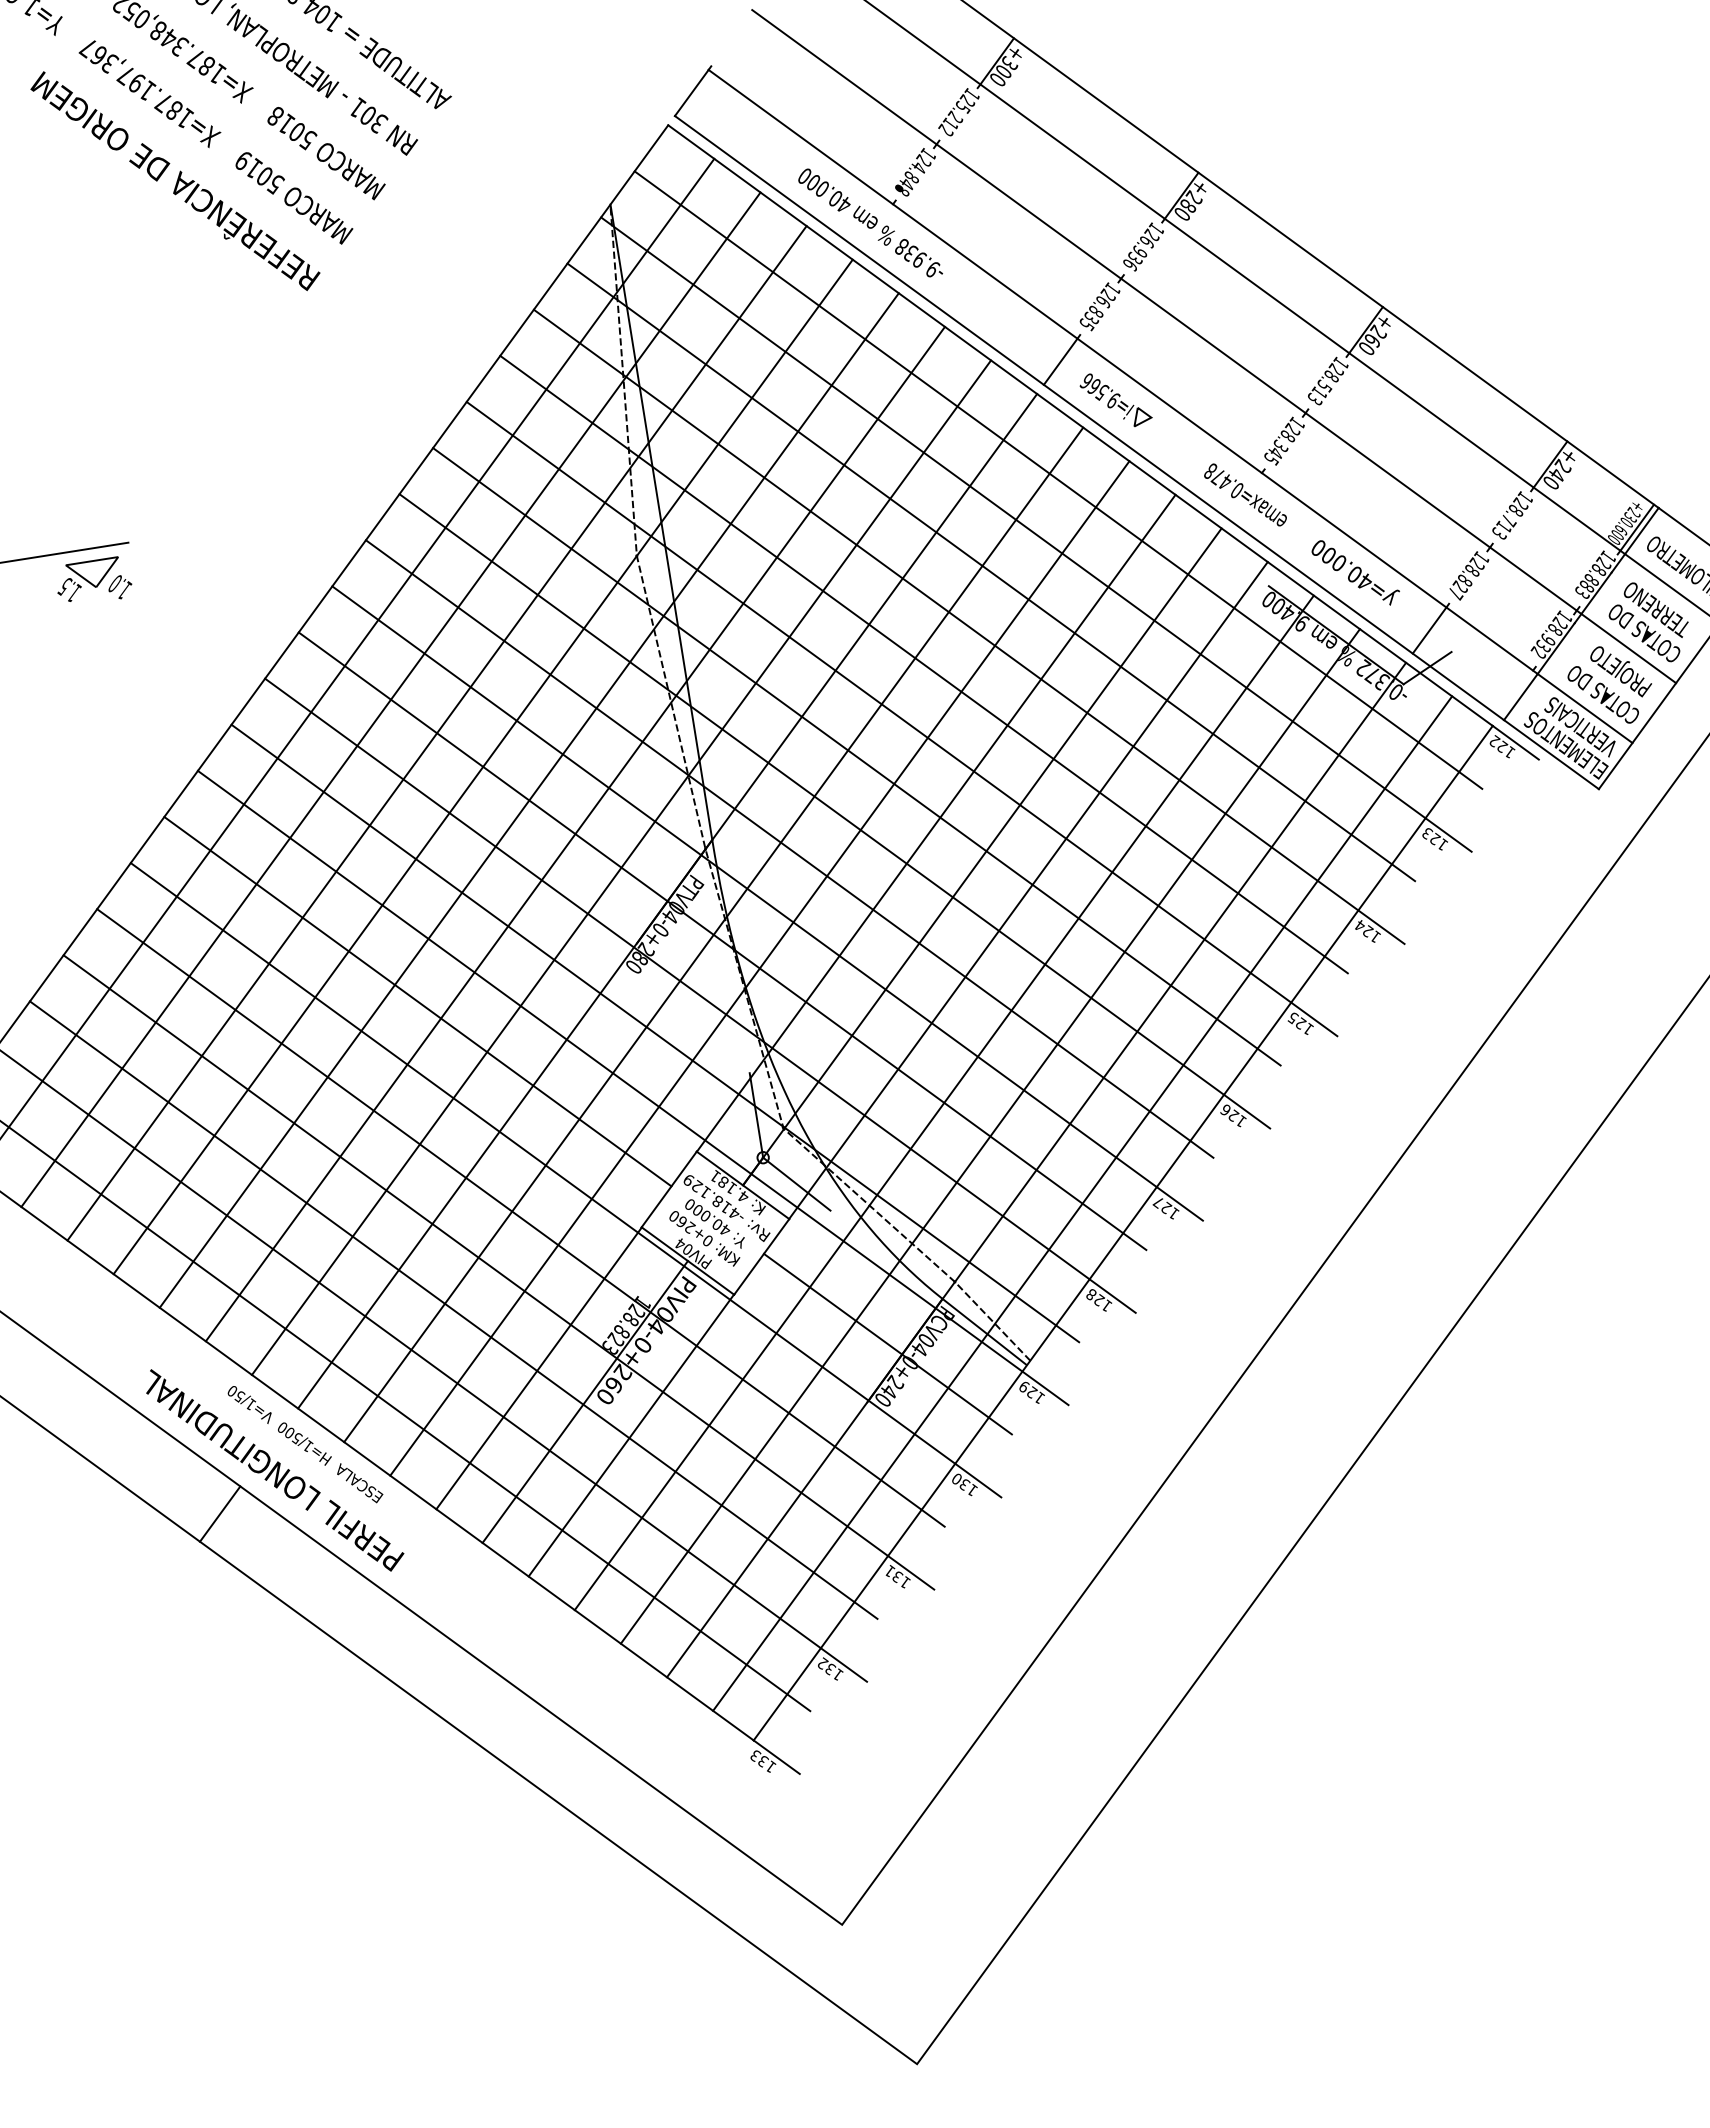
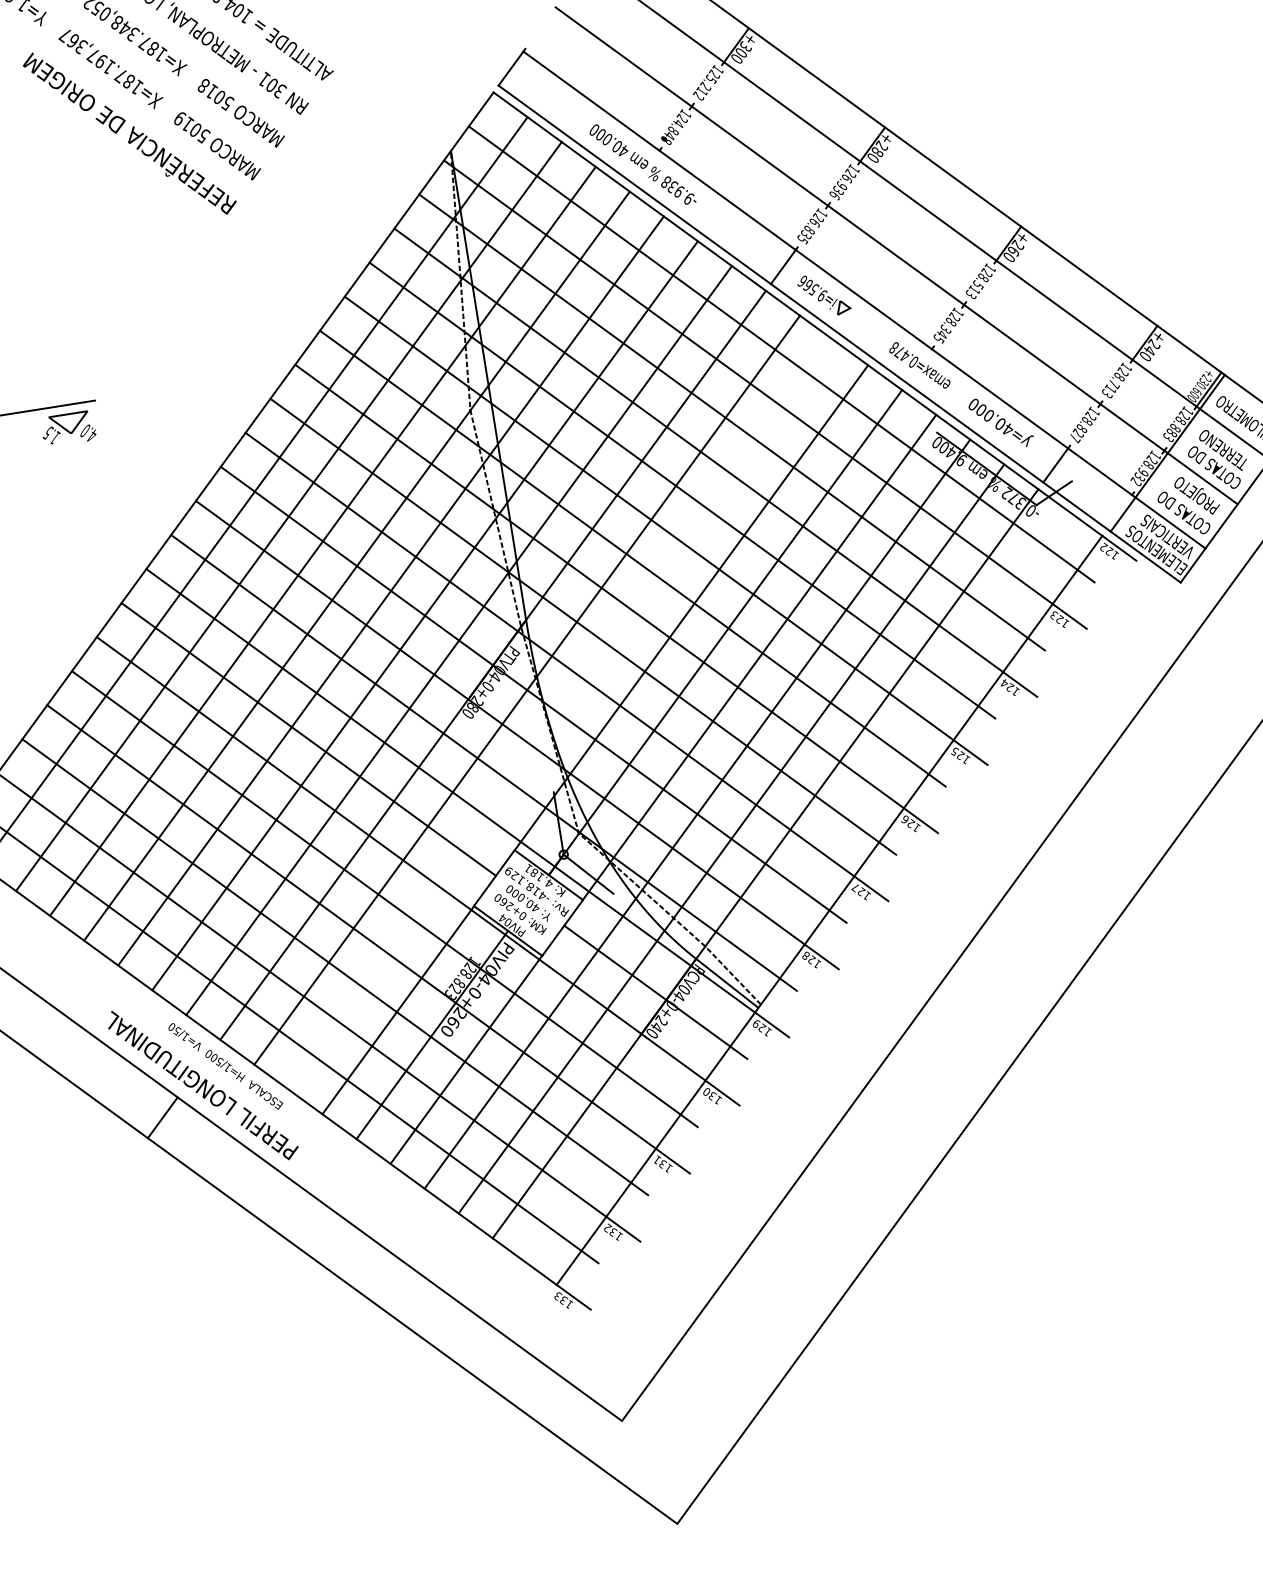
text: (124, 590) -> (92, 435), 1.0 -> 4.0
line: (759, 968) -> (560, 714), removed
line: (1082, 1203) -> (799, 888), removed

